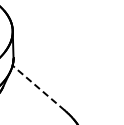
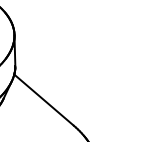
line: (38, 87) -> (43, 99), dashed -> solid

